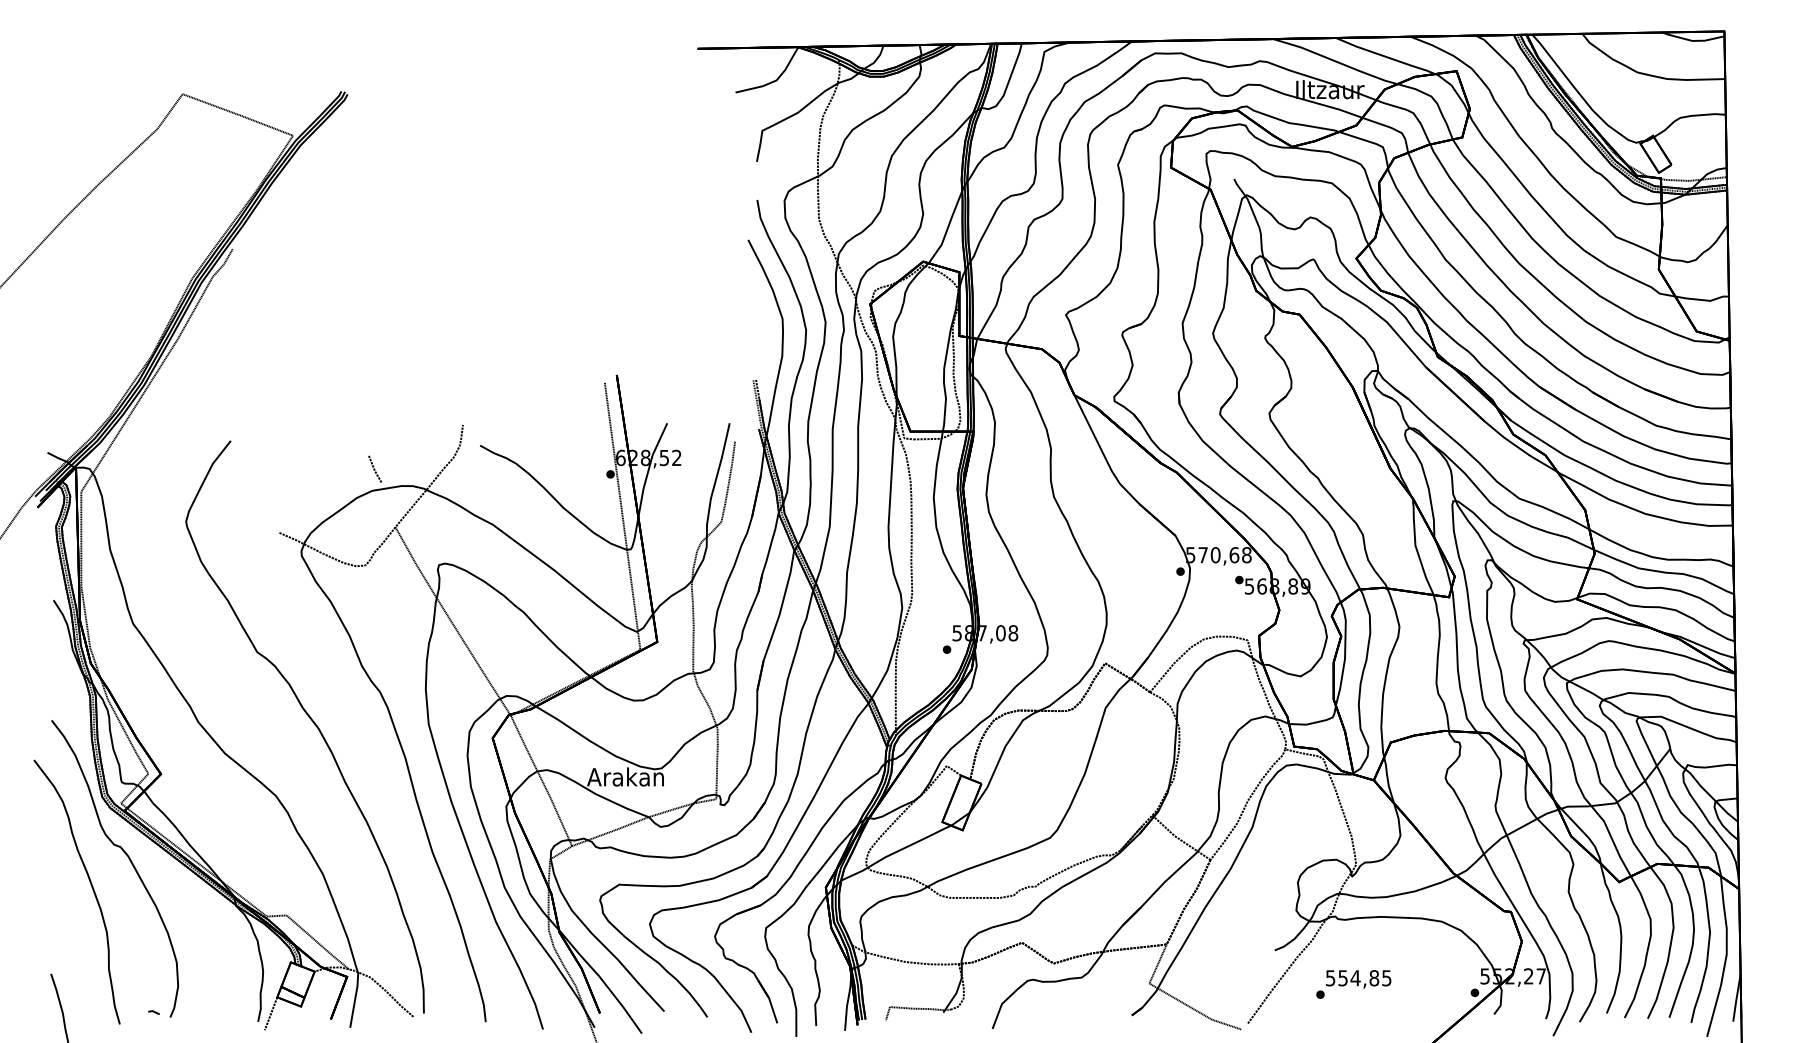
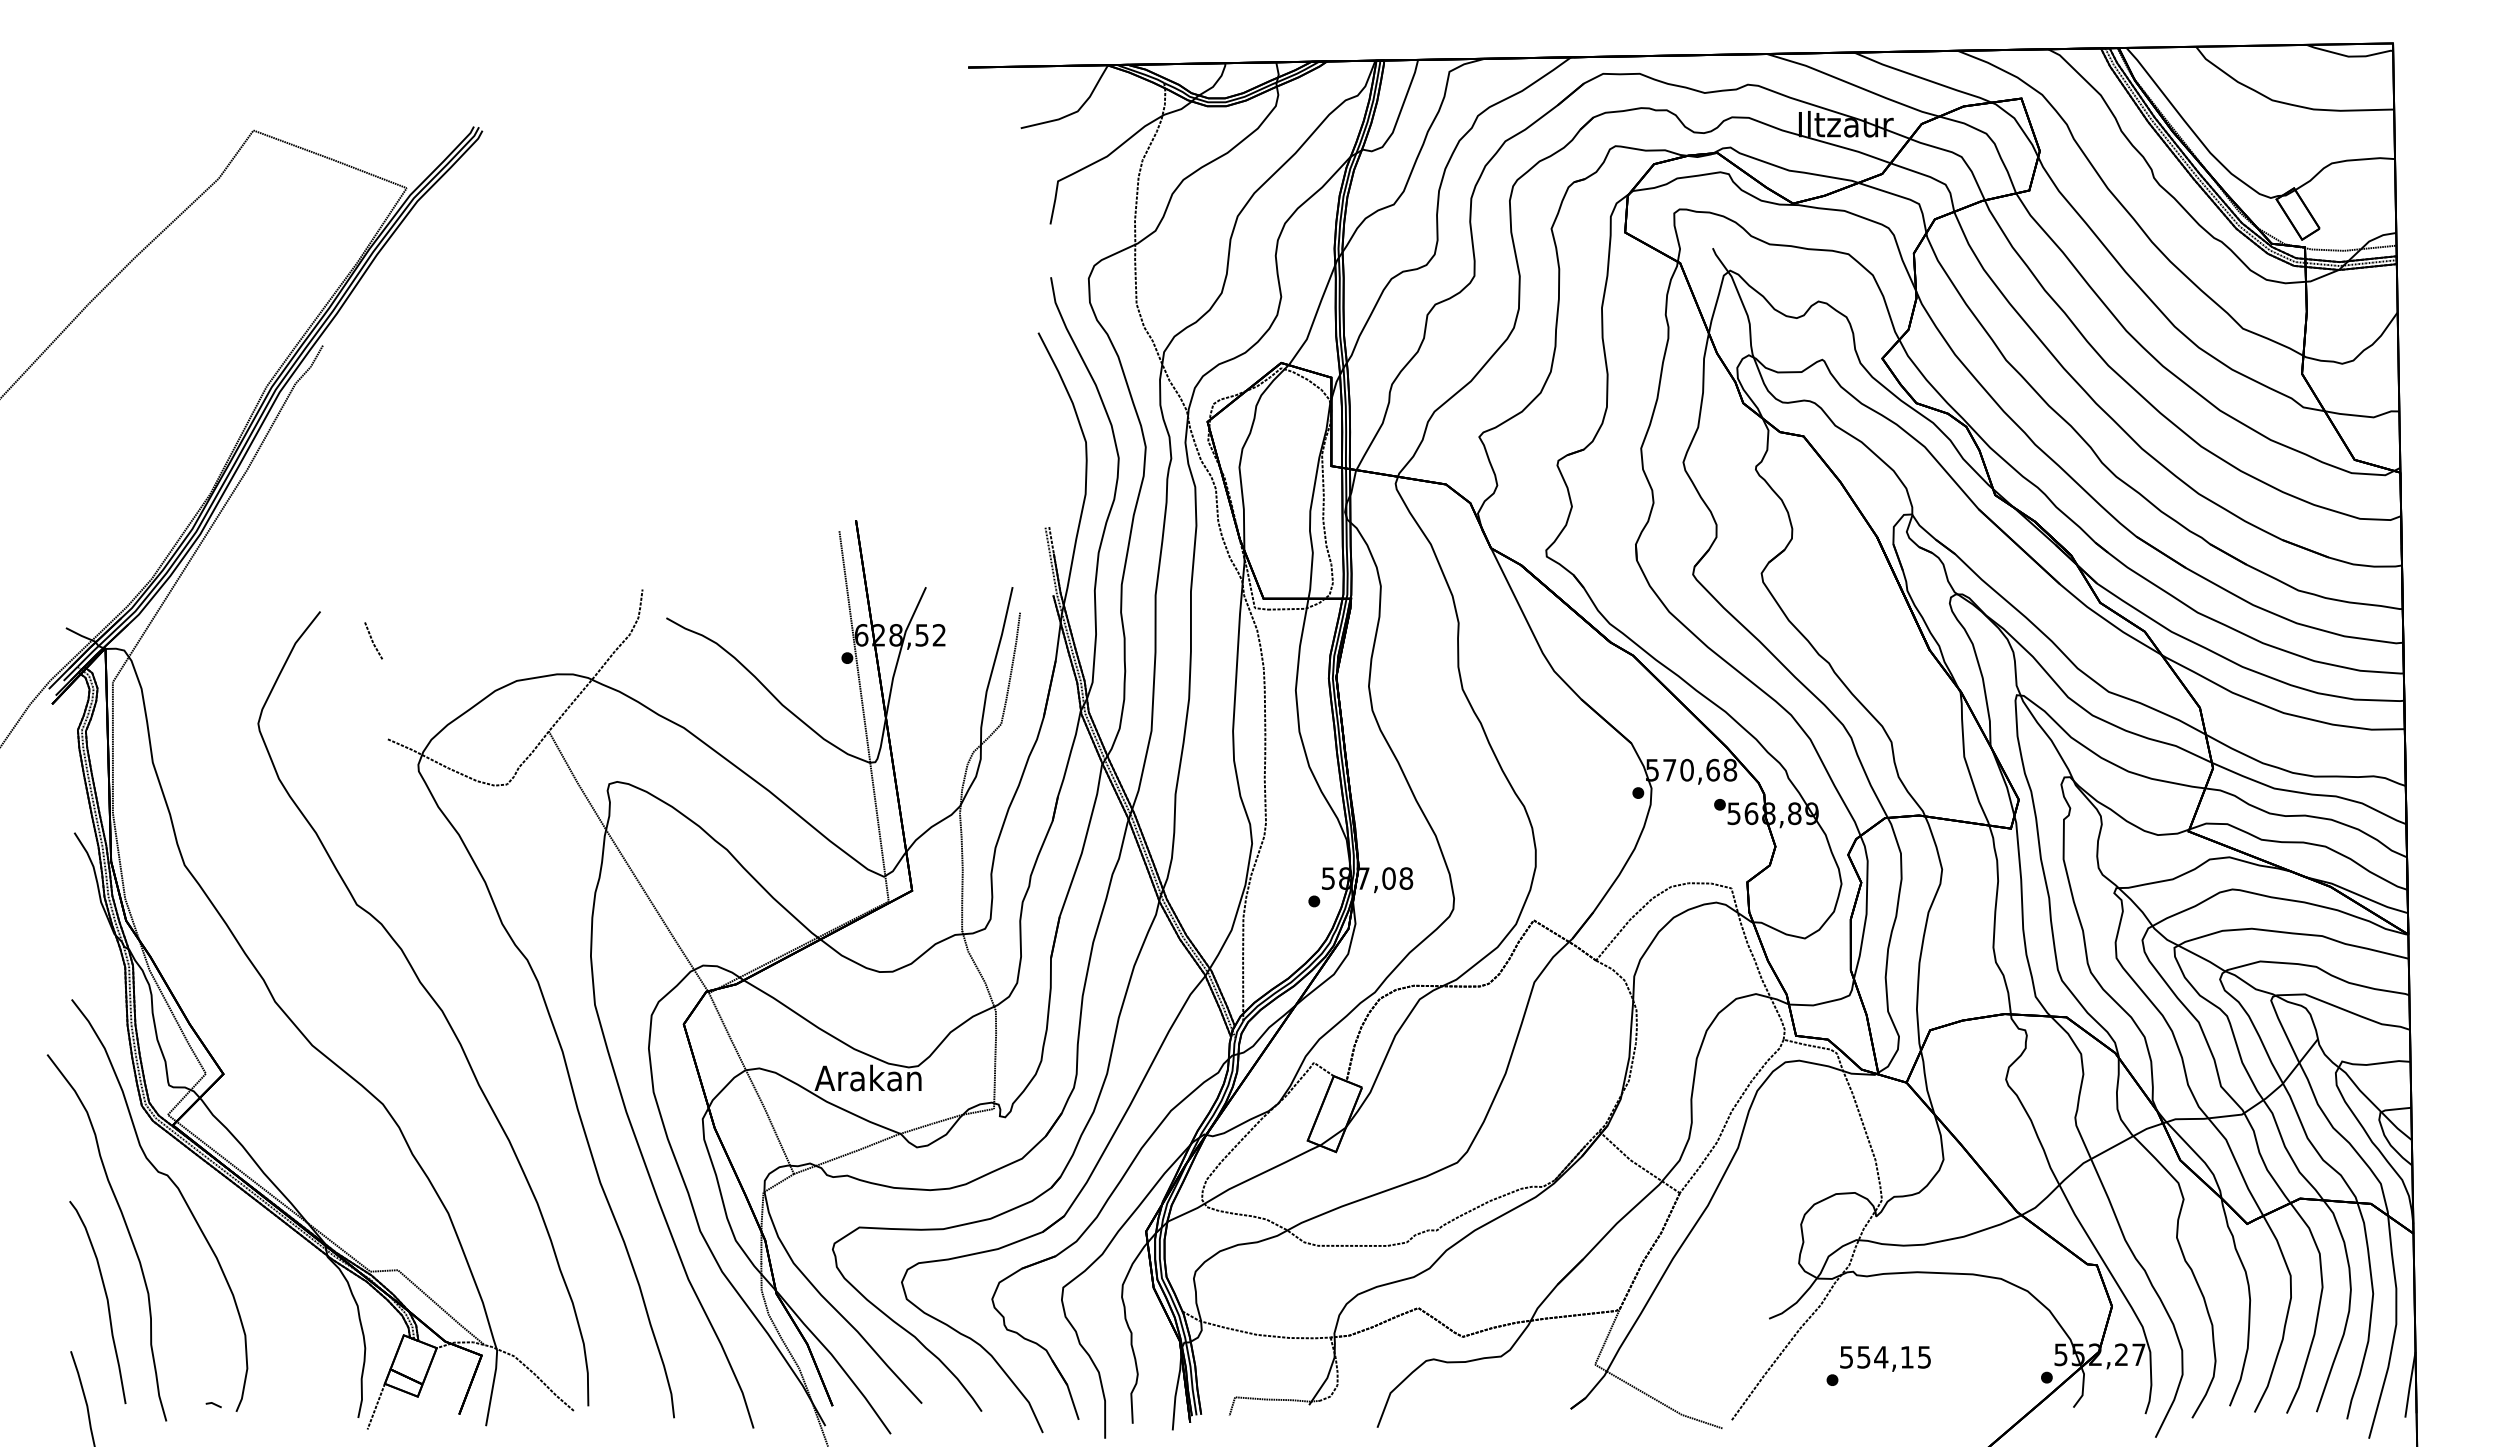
line: (375, 468) -> (373, 640), moved
curve: (76, 937) -> (106, 1300), added
text: (1373, 978) -> (1906, 1357), 554,85 -> 554,15

